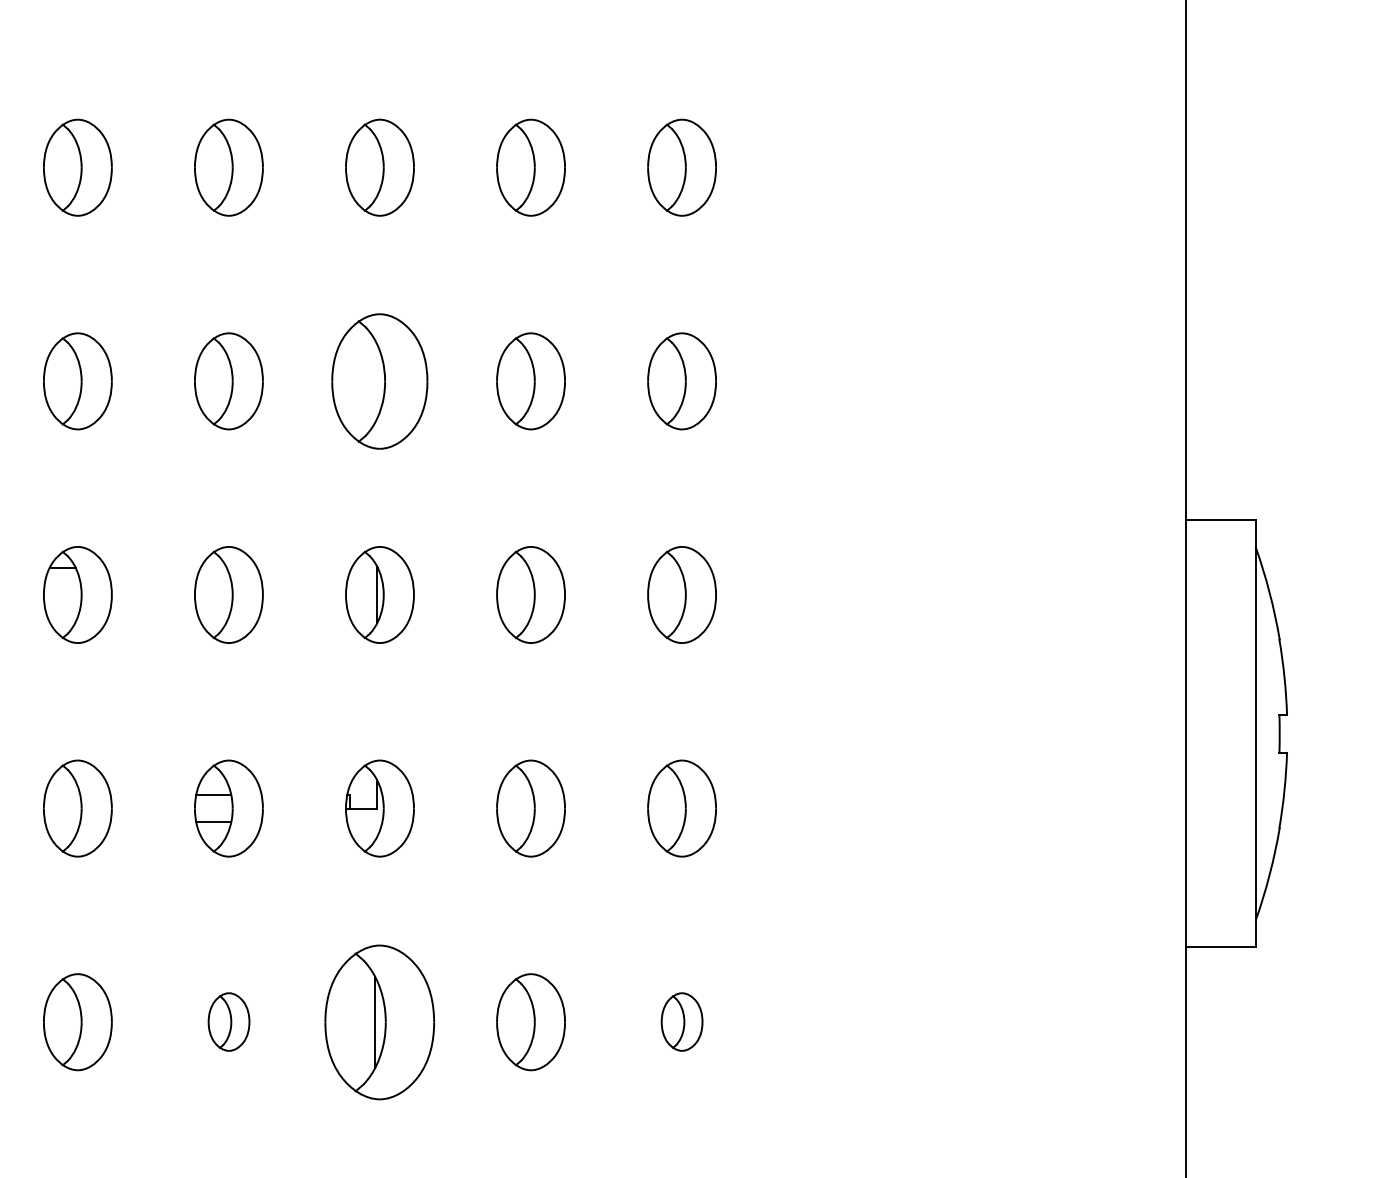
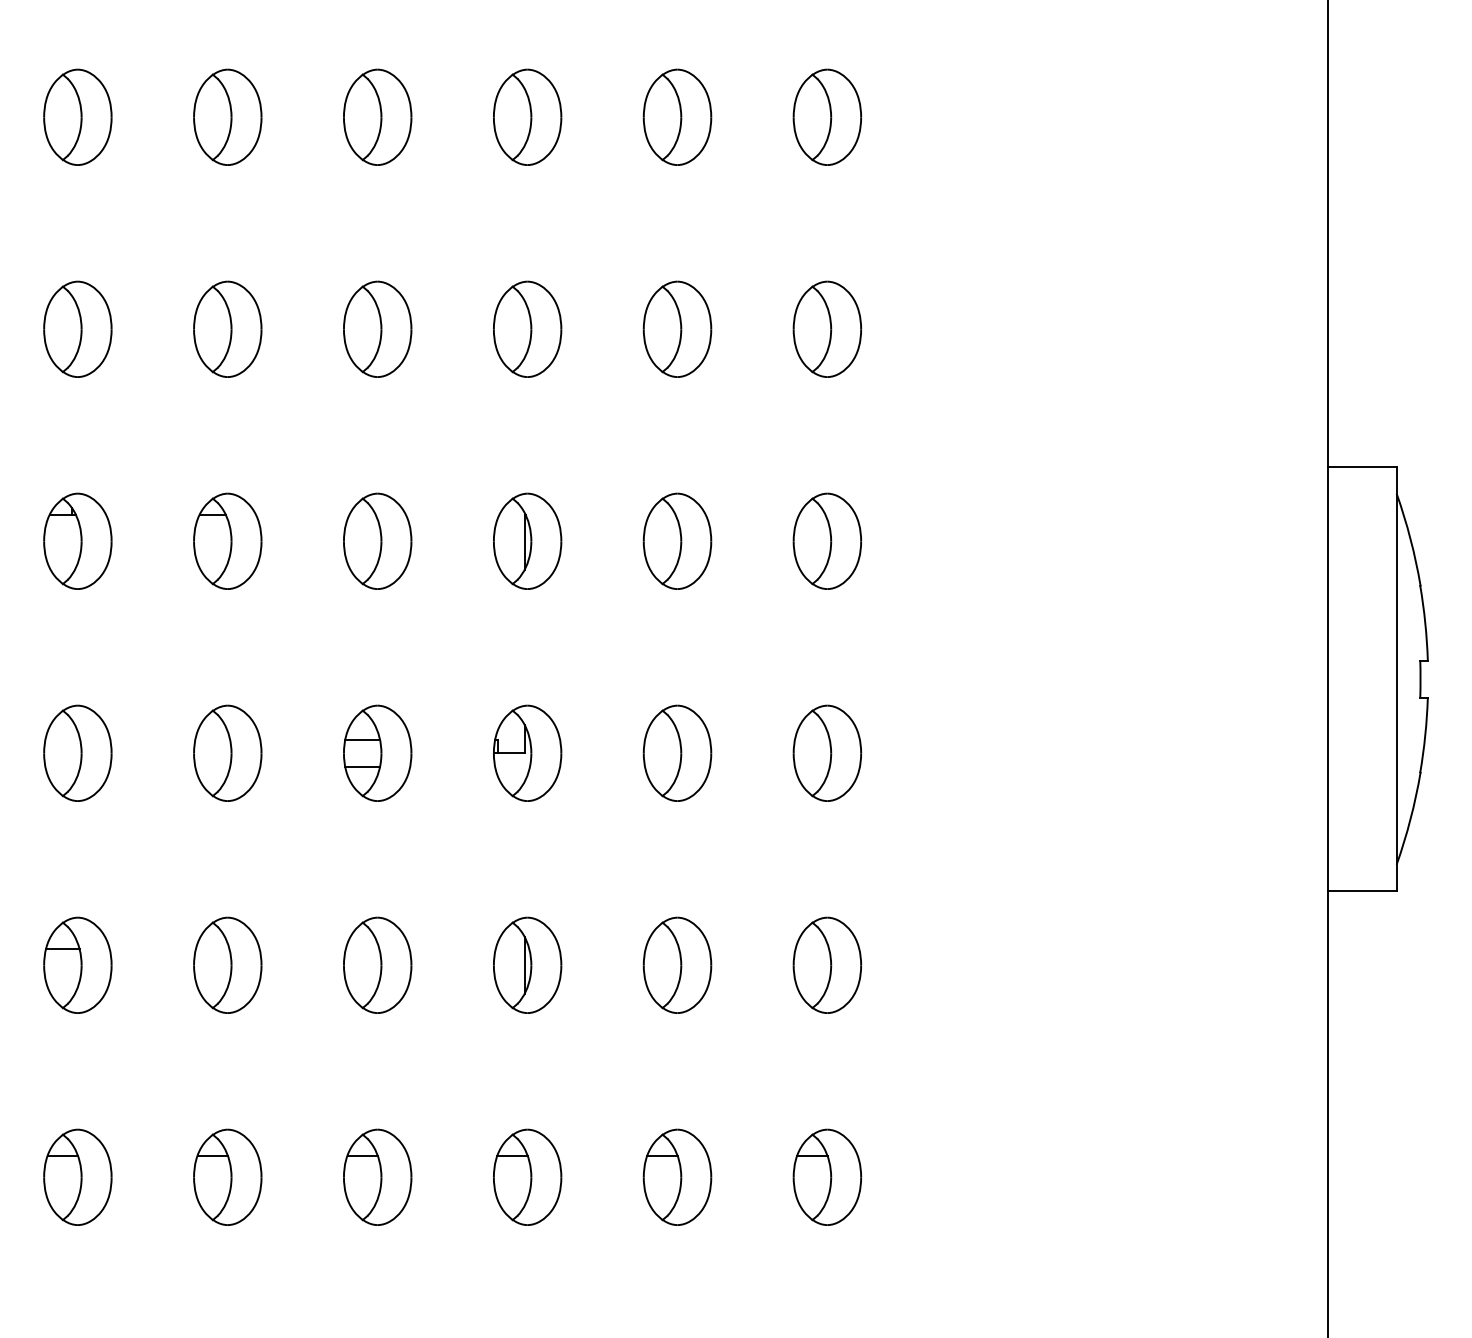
part: (379, 380) -> (527, 328), size x0.71
part: (228, 1021) -> (377, 964), size x1.67
part: (379, 1021) -> (527, 964), size x0.62
part: (682, 1021) -> (827, 964), size x1.67

